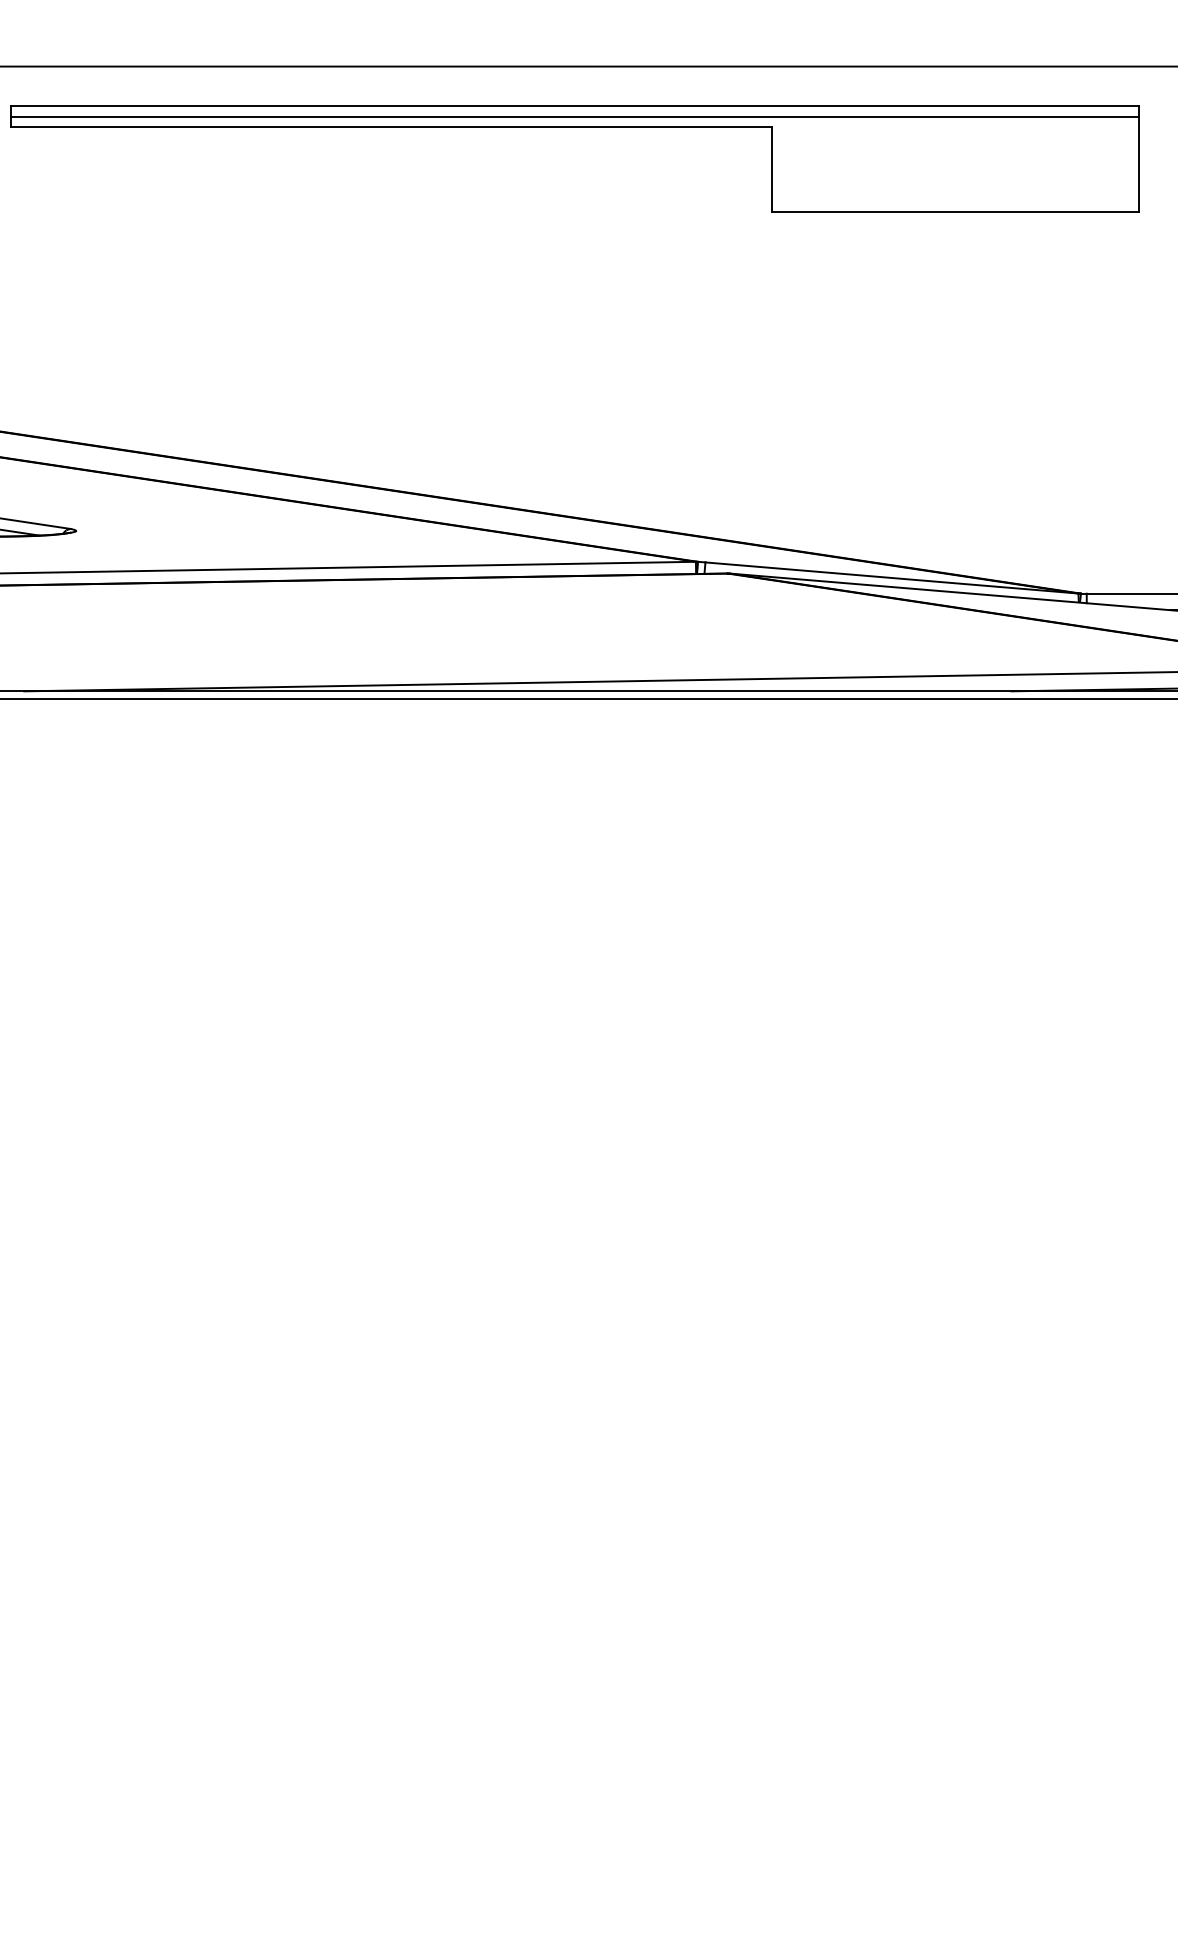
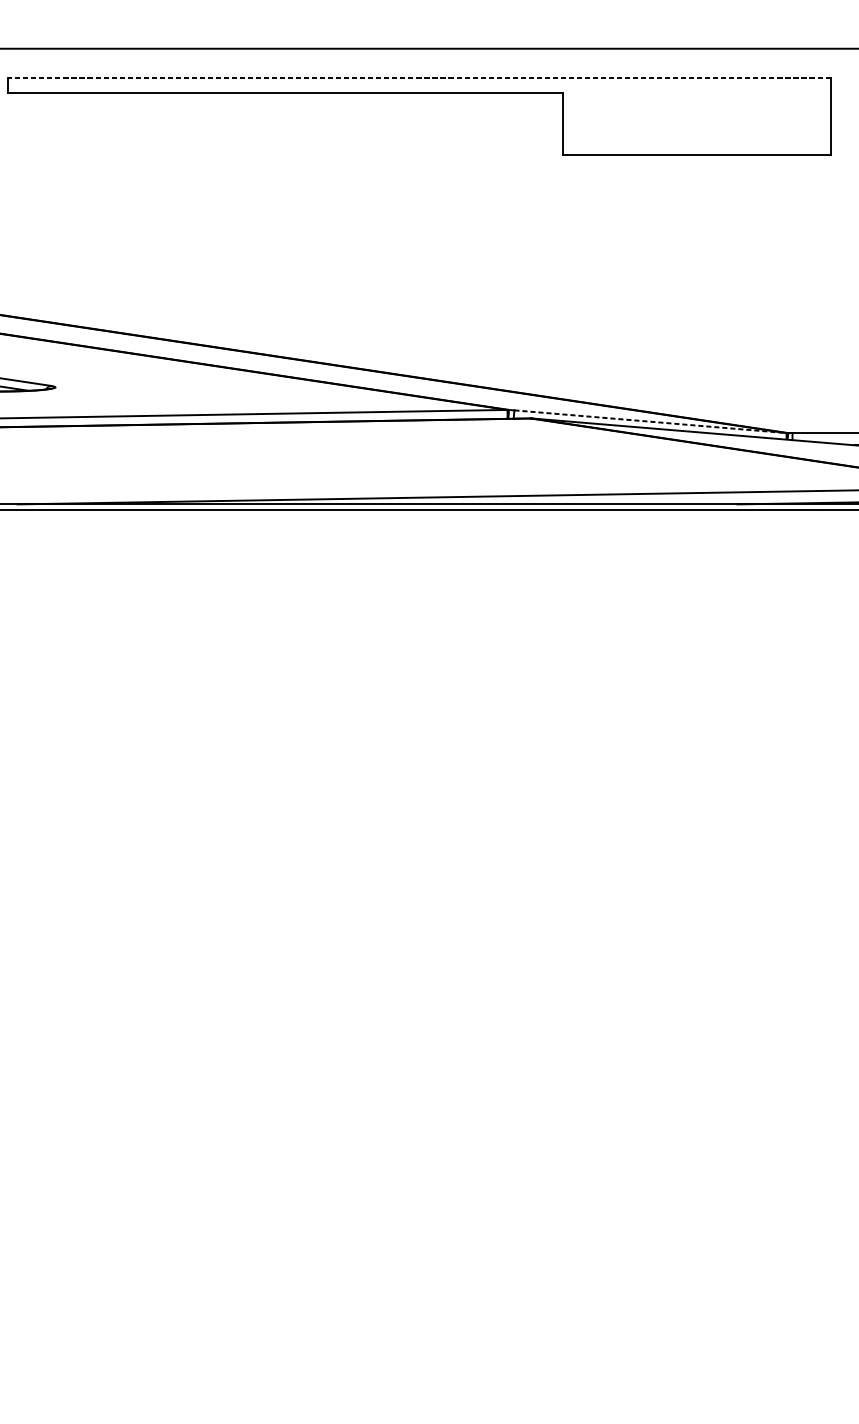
line: (574, 106) -> (418, 77), solid -> dashed
line: (574, 116) -> (418, 85), removed
line: (891, 577) -> (650, 421), solid -> dashed

